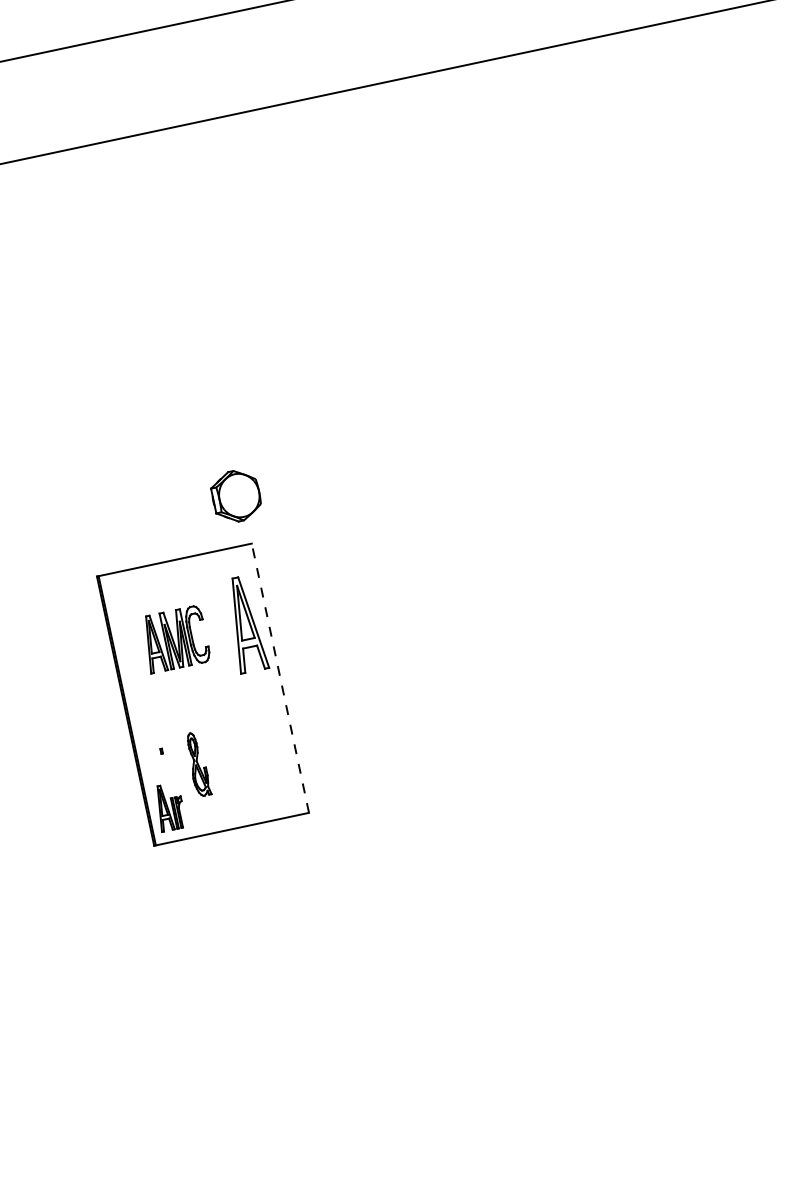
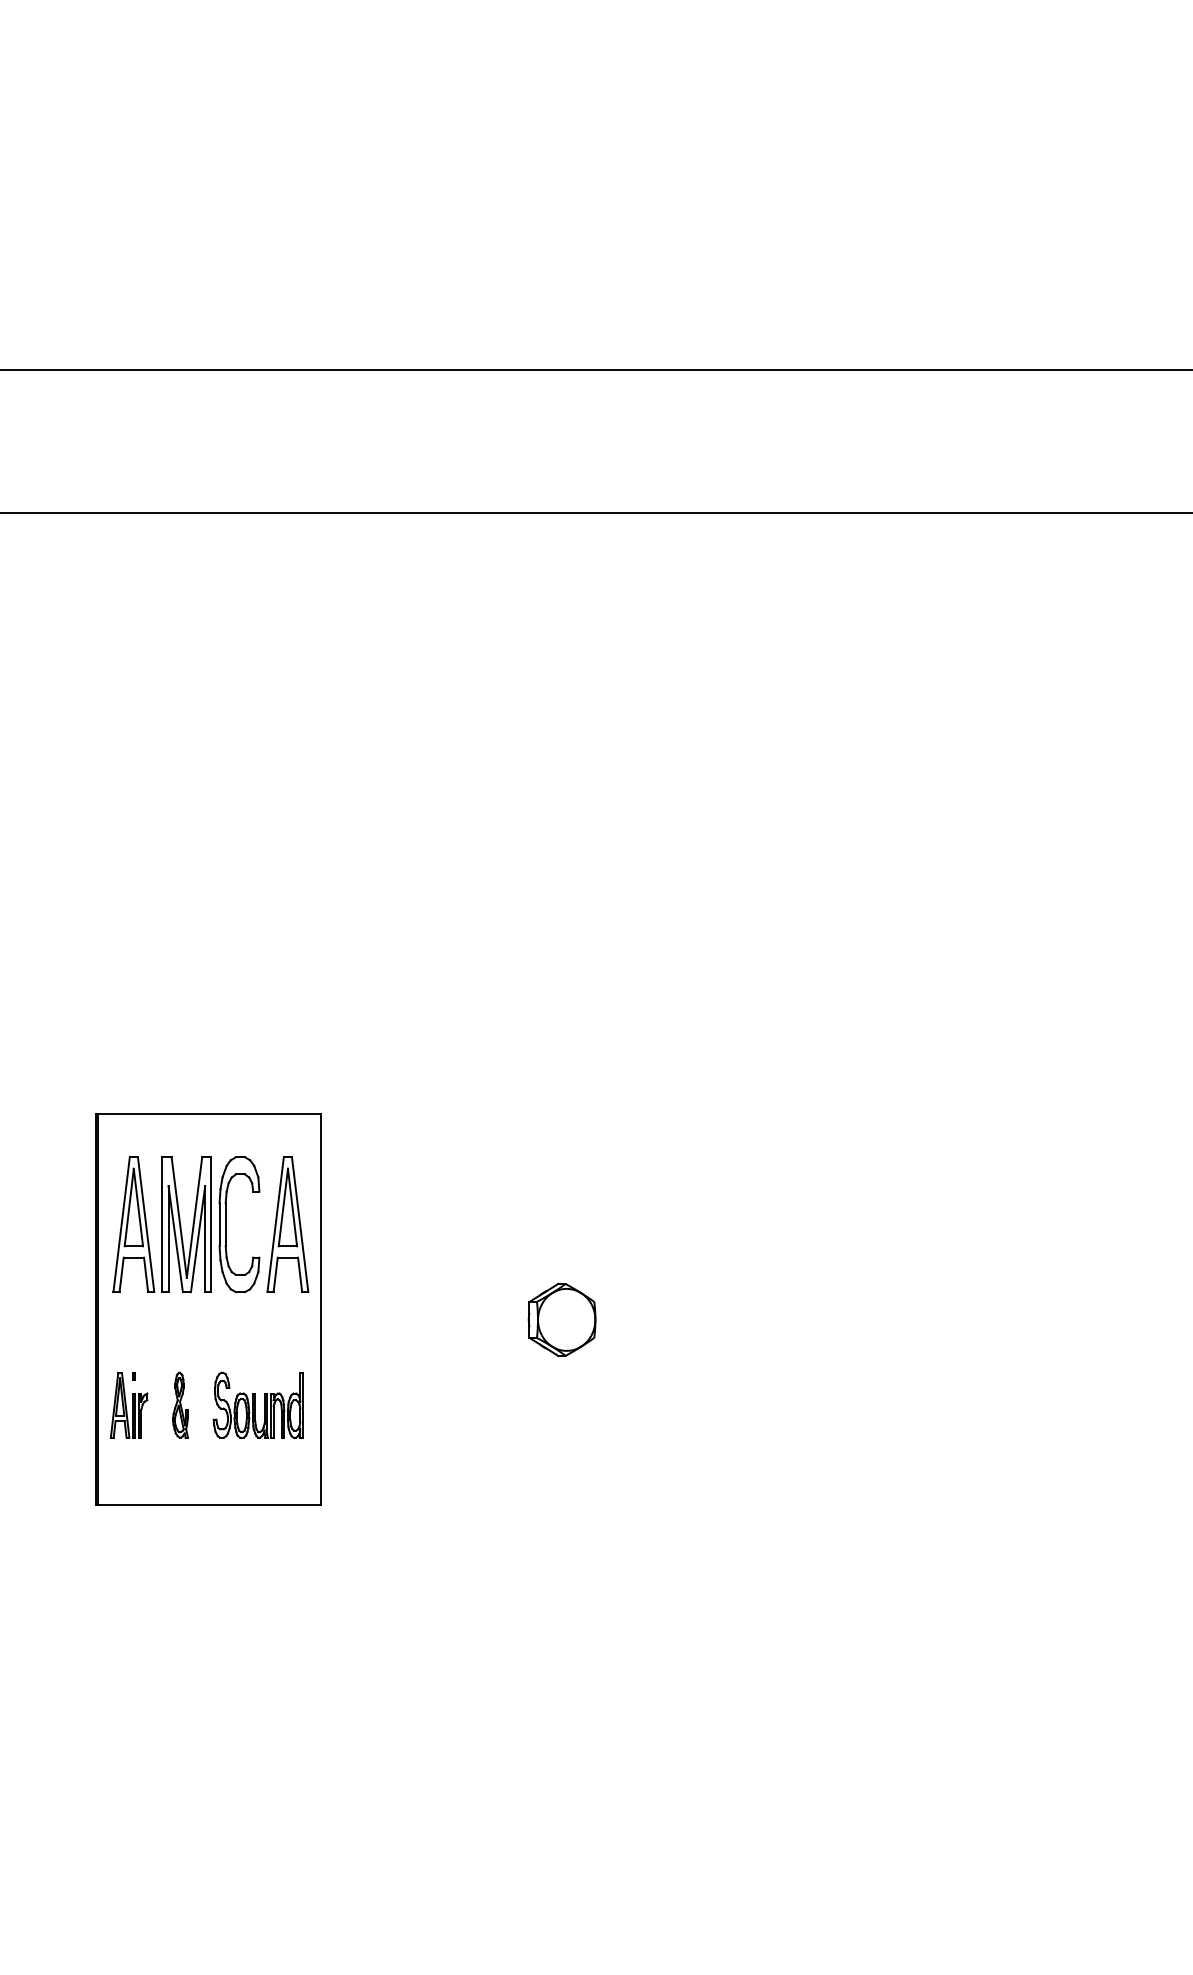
part: (235, 496) -> (561, 1319), moved
part: (175, 639) -> (186, 1224), size x1.67
line: (280, 678) -> (320, 1309), dashed -> solid
part: (250, 752) -> (257, 1404), added
part: (197, 763) -> (180, 1404), size x0.71
part: (170, 807) -> (129, 1405), moved

